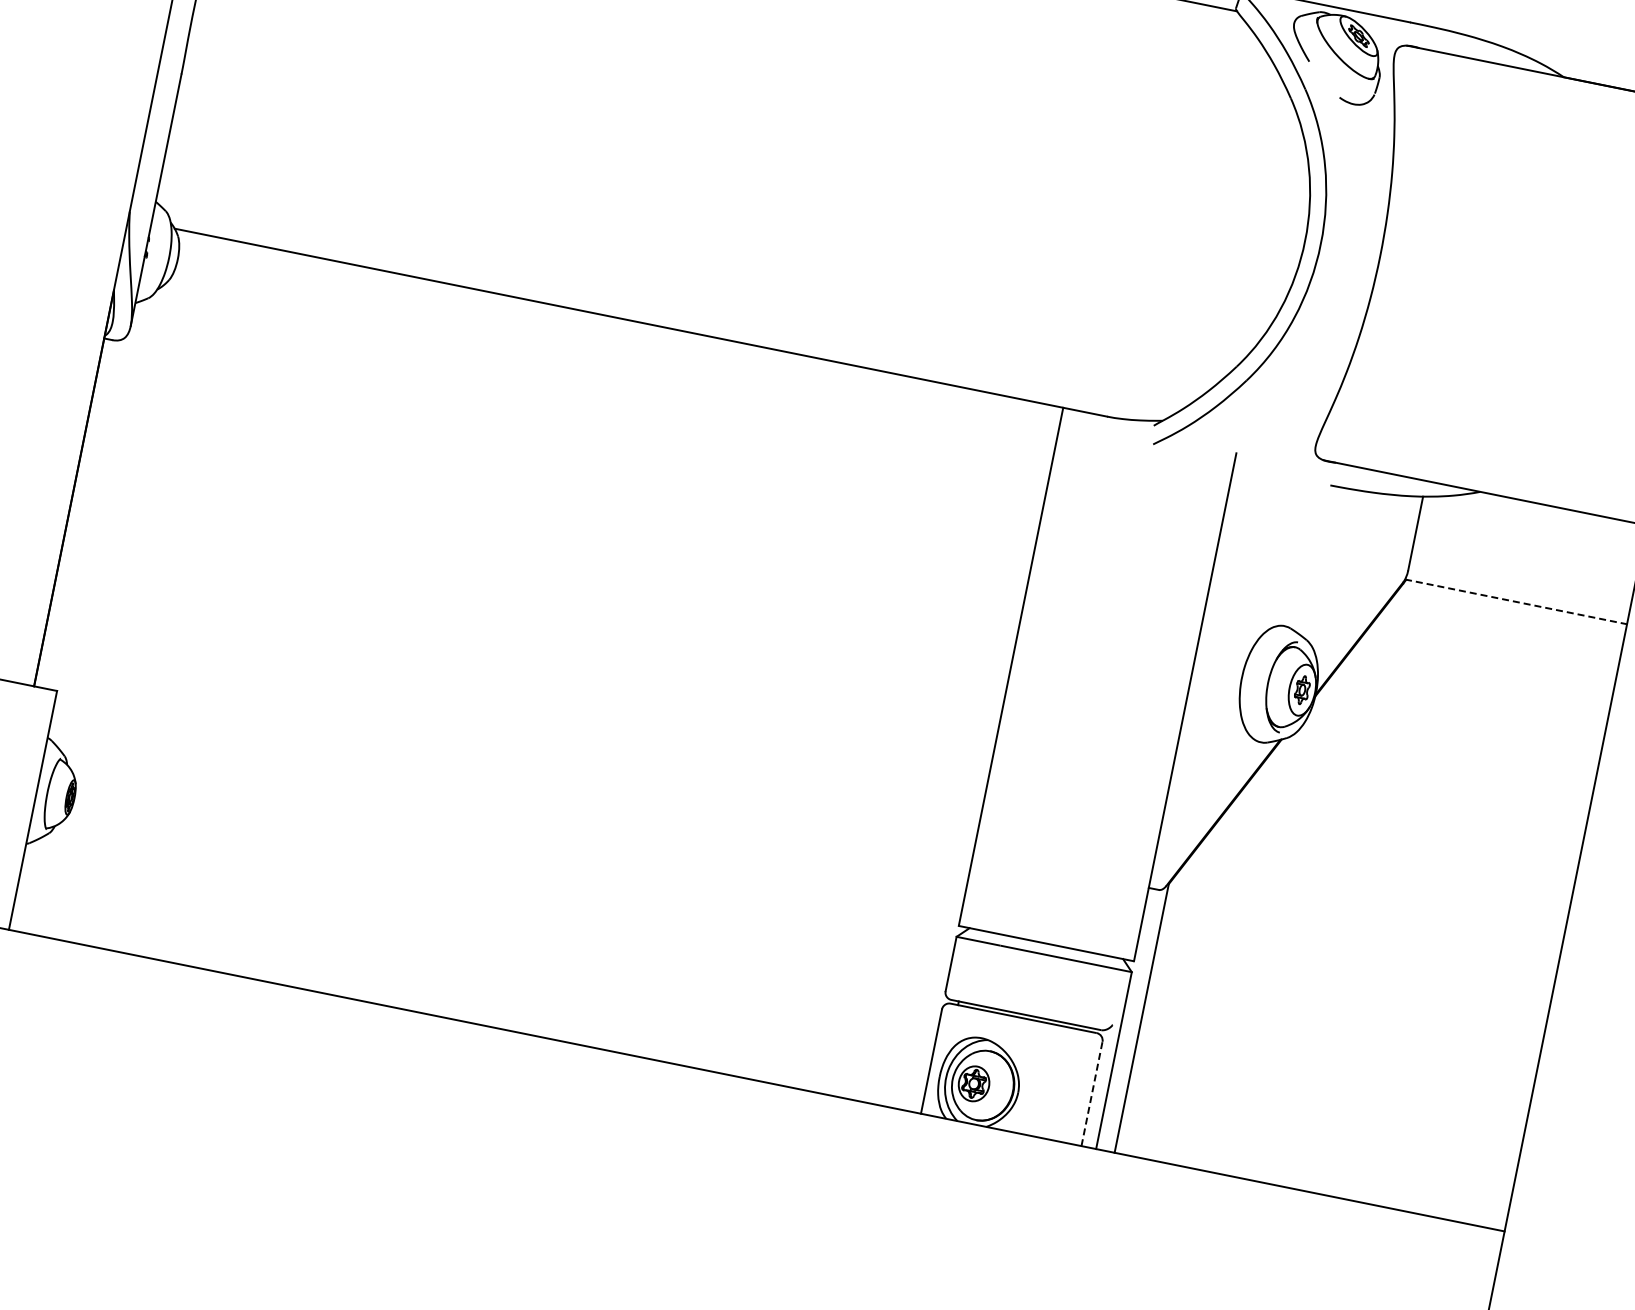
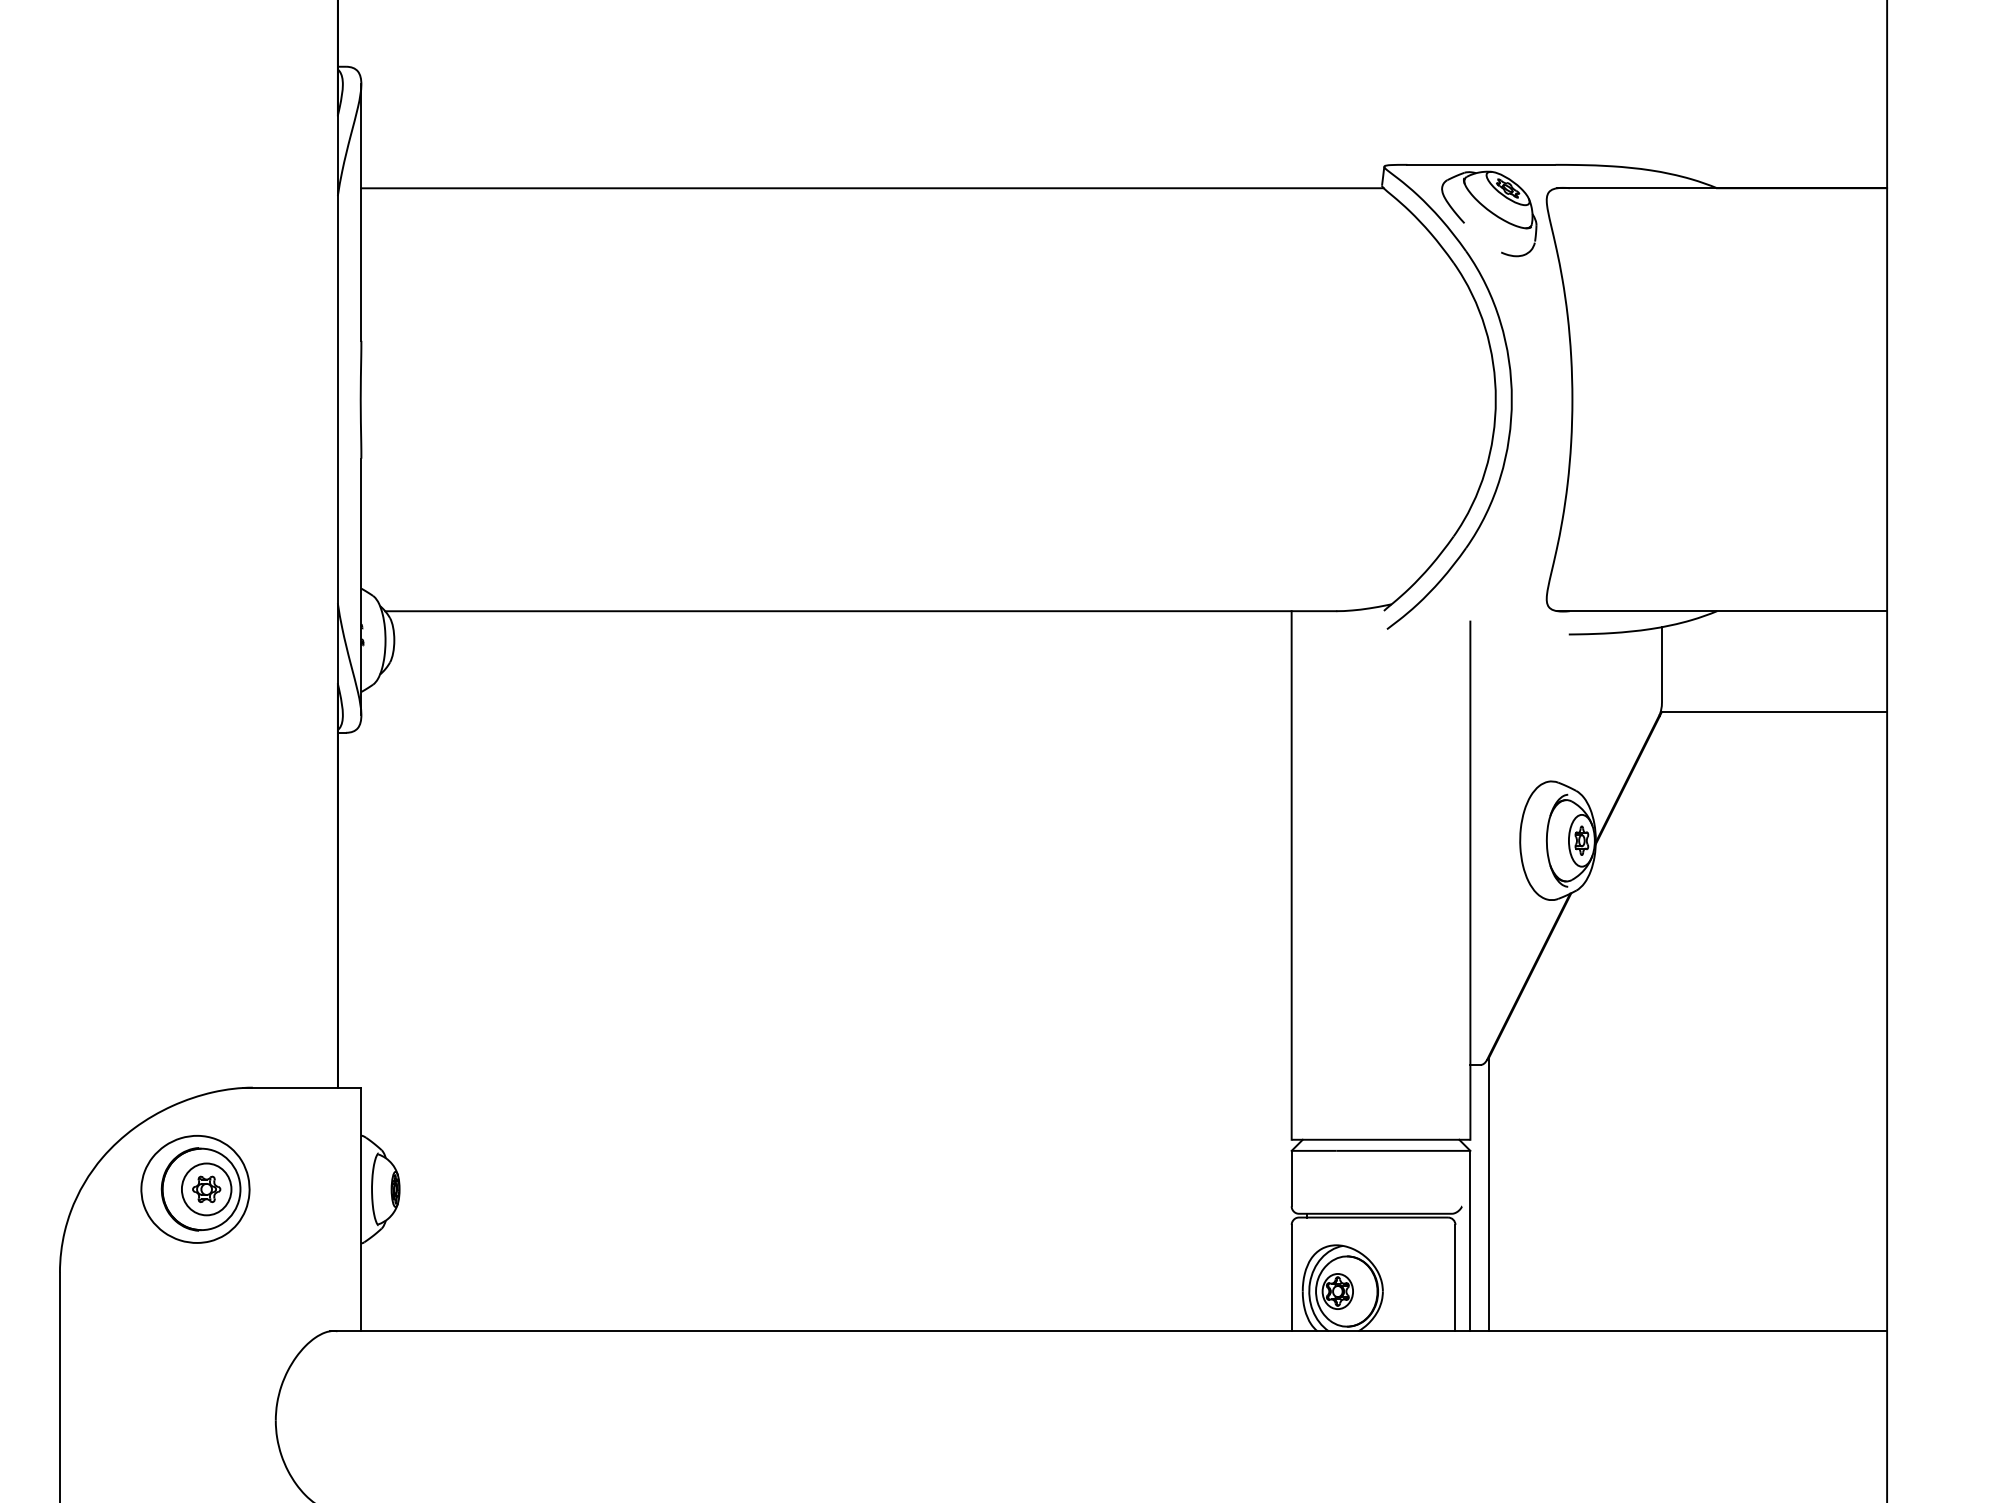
line: (1516, 601) -> (1774, 711), dashed -> solid
line: (1092, 1093) -> (1455, 1277), dashed -> solid

